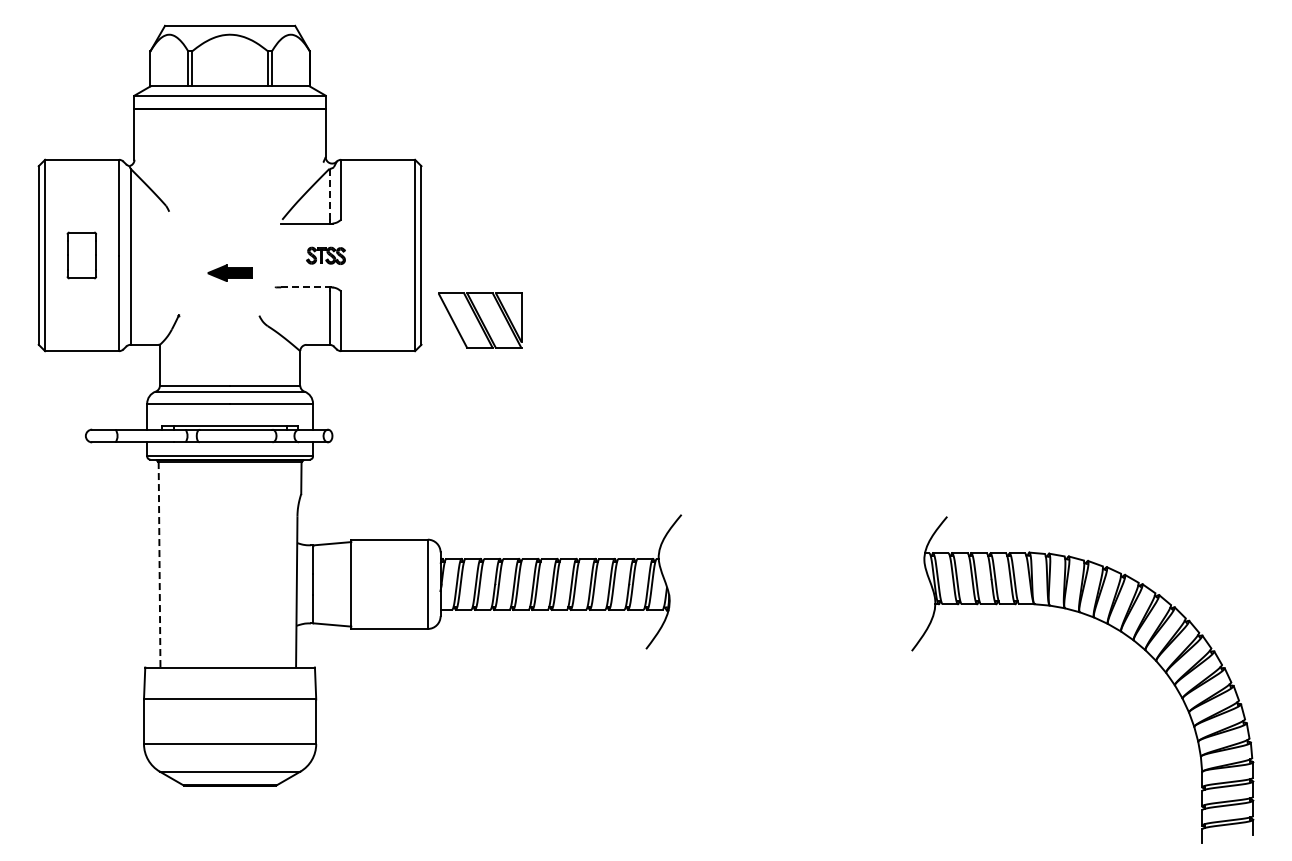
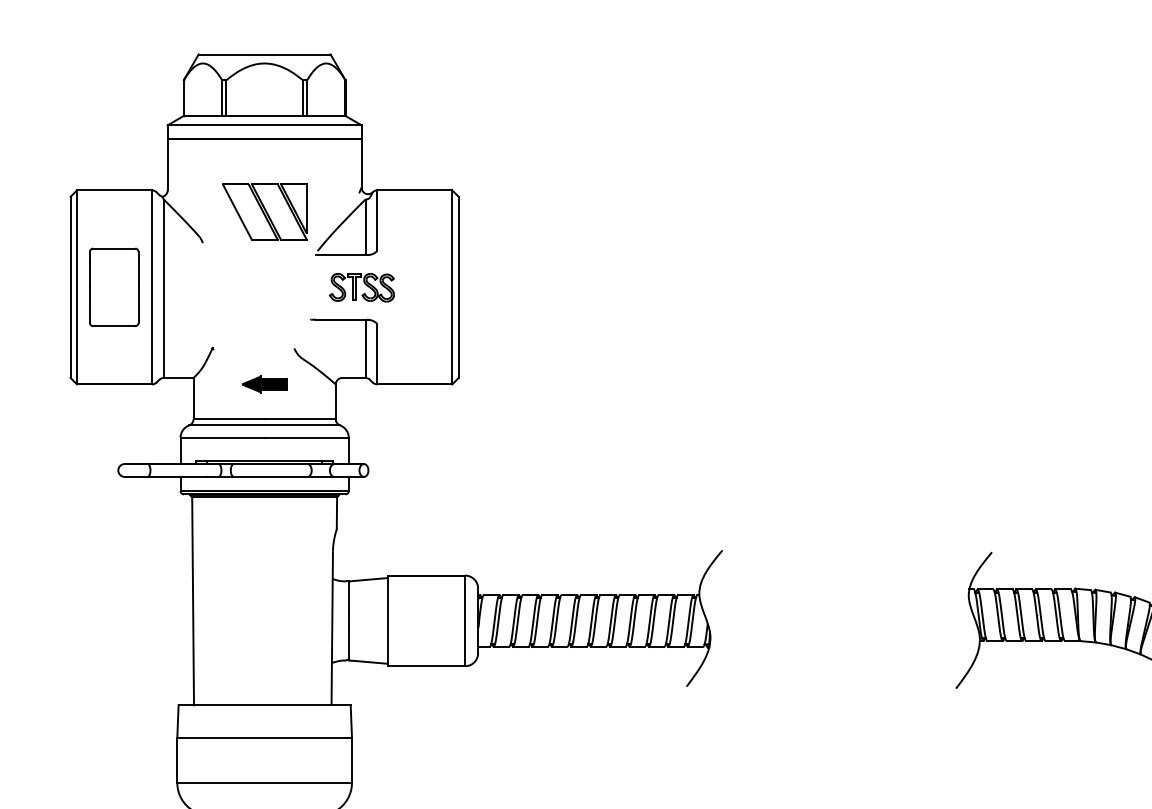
line: (329, 193) -> (365, 224), dashed -> solid
part: (81, 255) -> (113, 287), size x1.67
part: (325, 255) -> (361, 287), size x1.67
part: (229, 272) -> (264, 383), moved
line: (306, 287) -> (342, 319), dashed -> solid
part: (480, 320) -> (265, 211), moved
line: (159, 564) -> (193, 600), dashed -> solid

